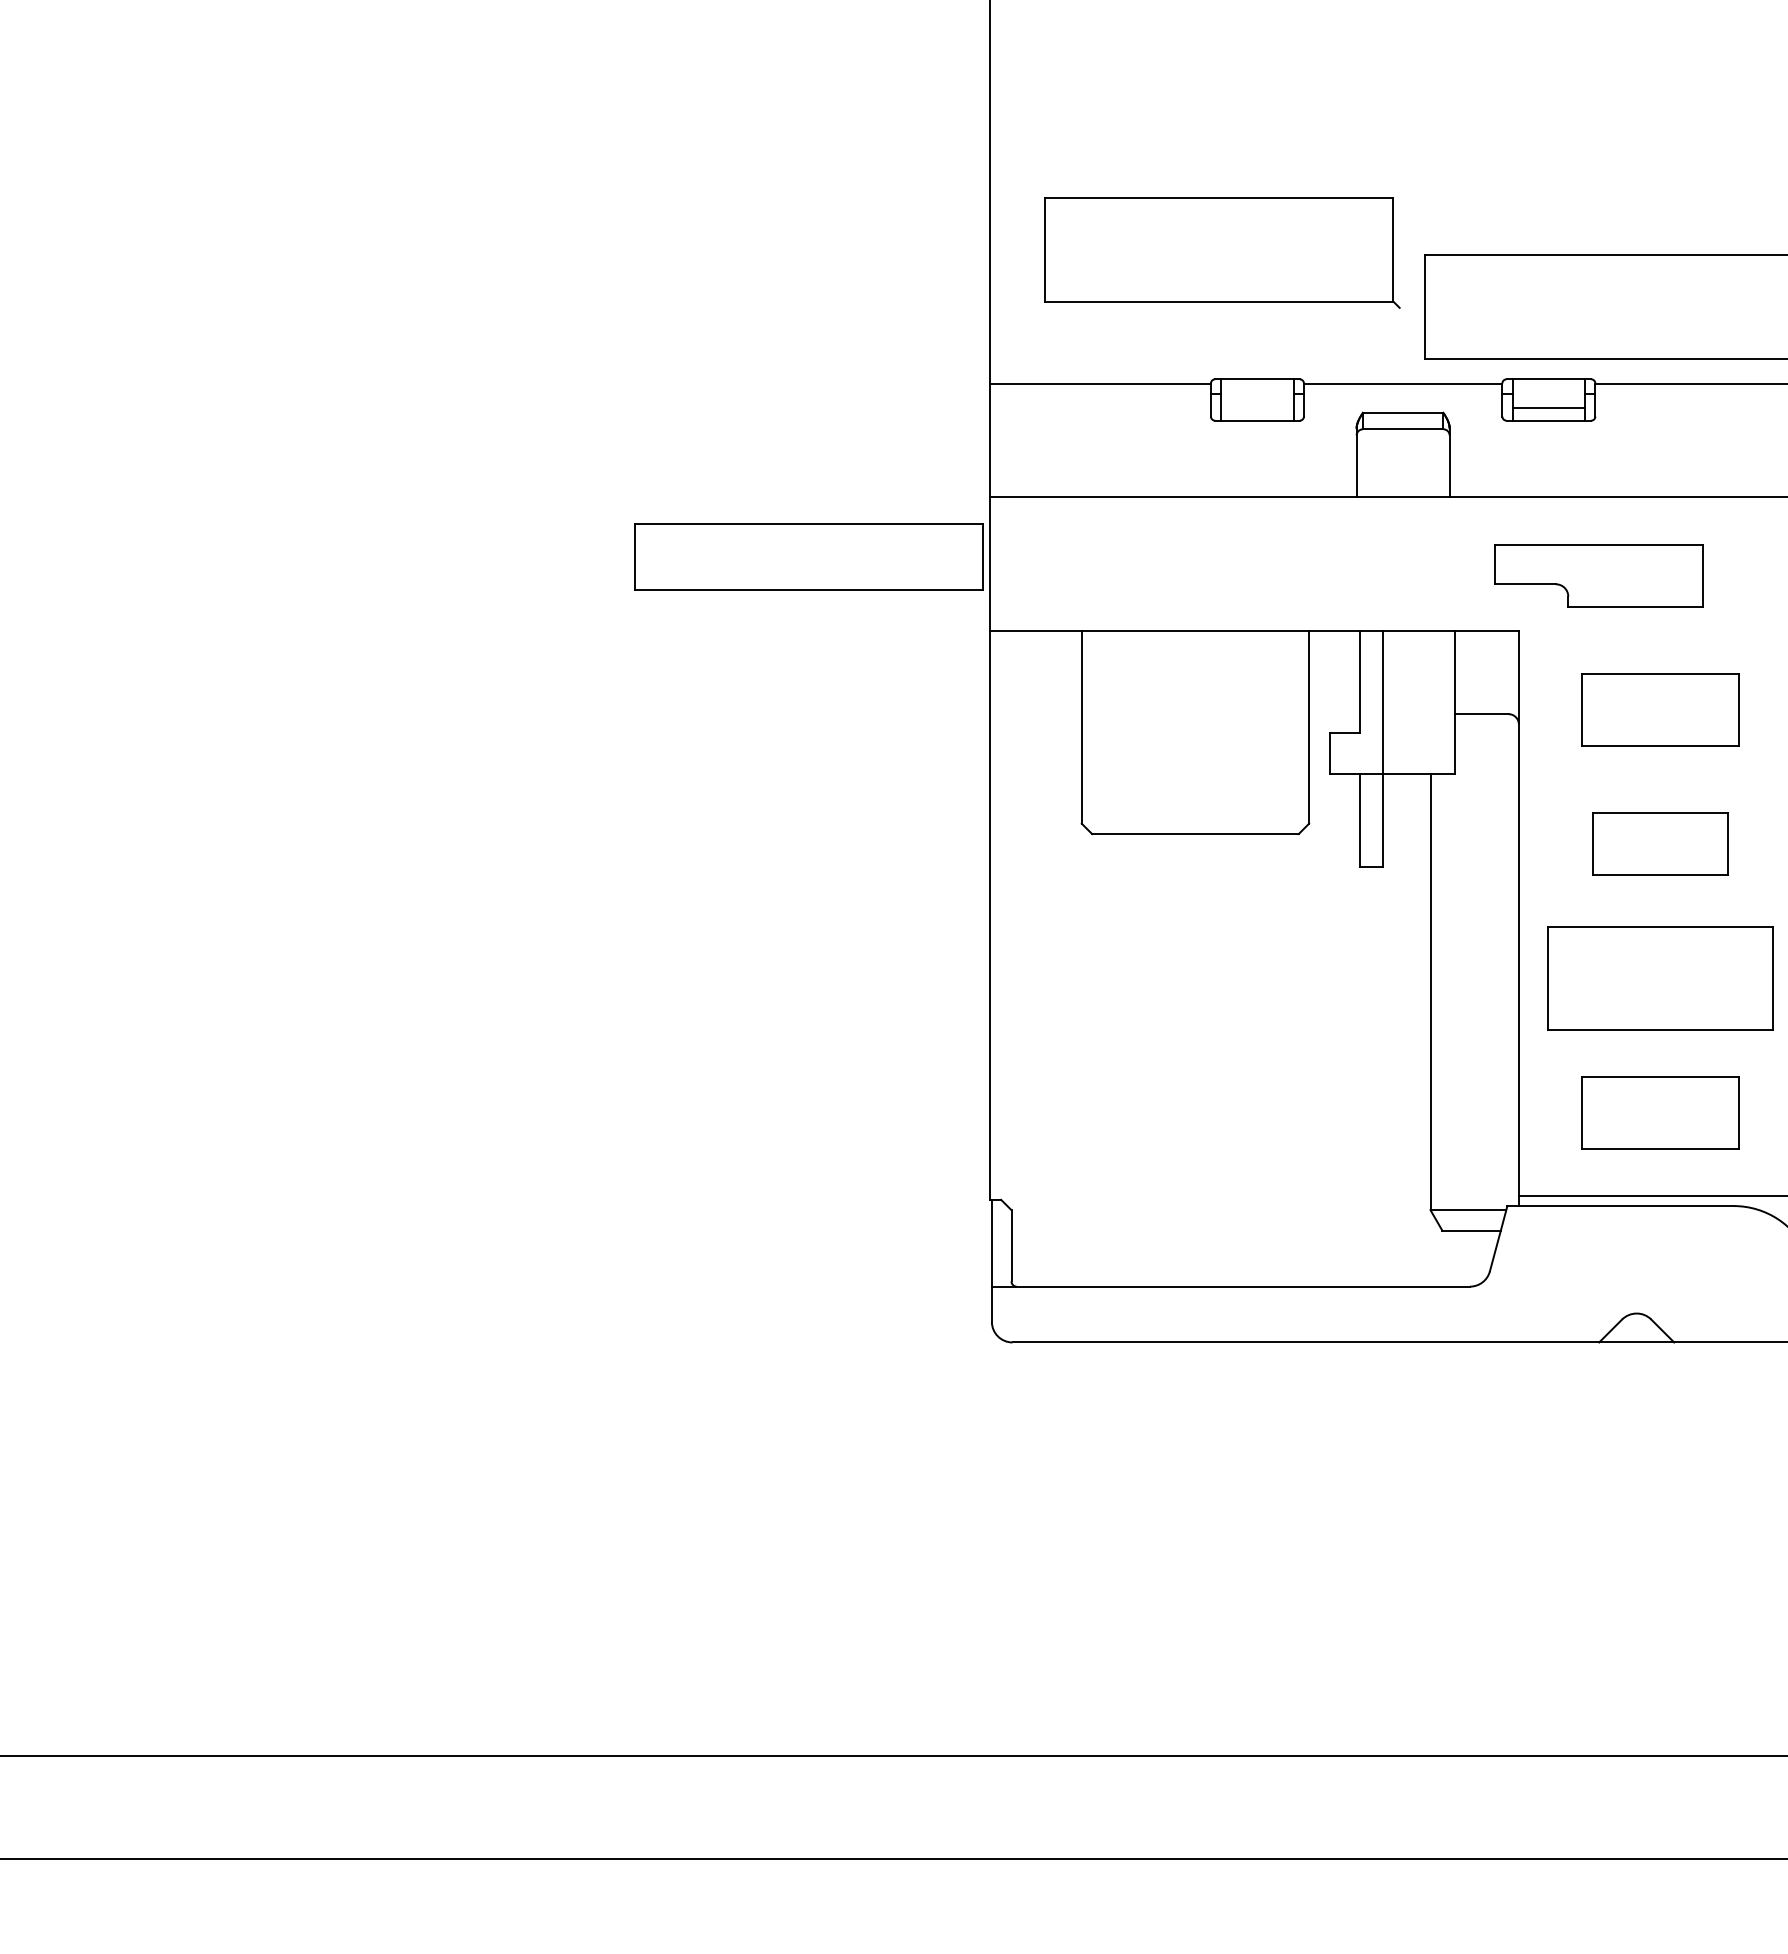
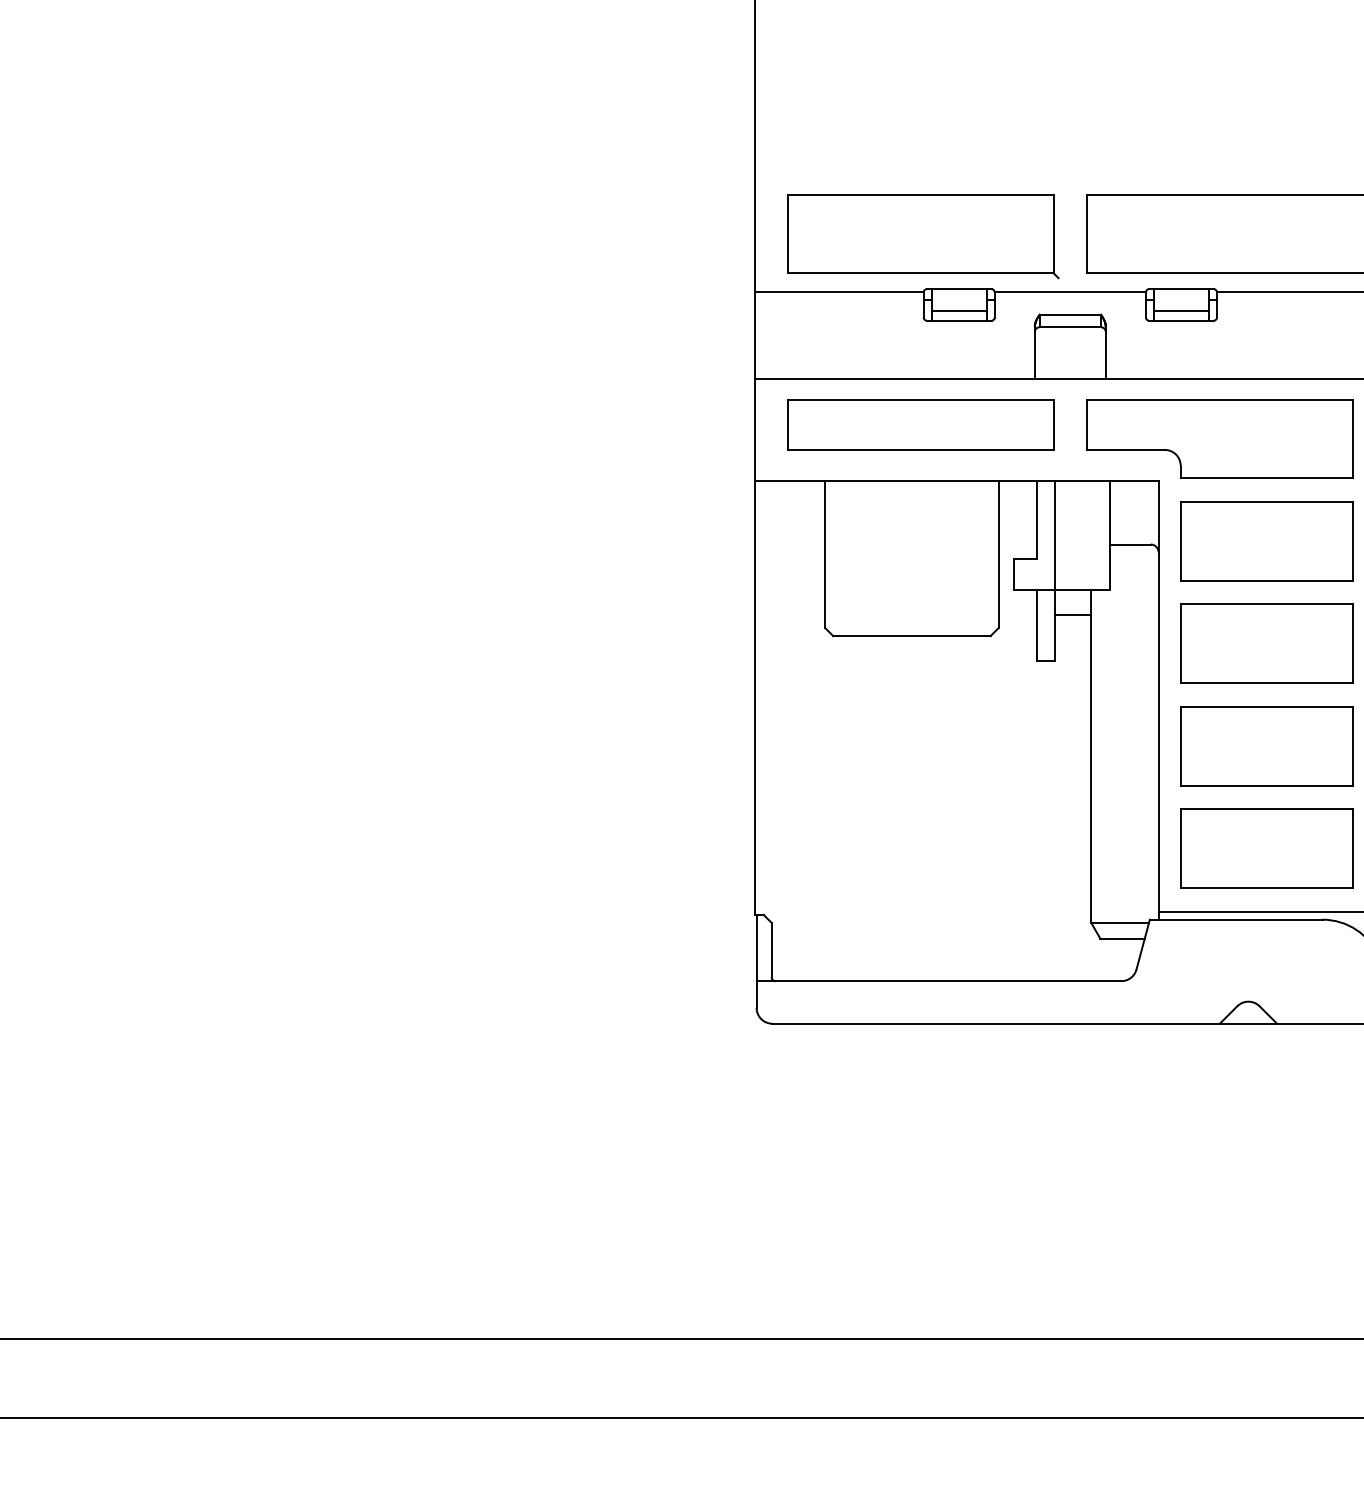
part: (1222, 252) -> (923, 235), moved
line: (1257, 408) -> (959, 311), added
part: (808, 556) -> (920, 424), moved
part: (1598, 575) -> (1219, 438), size x1.67
part: (1660, 709) -> (1266, 540), size x1.43
line: (1406, 807) -> (1072, 615), added
part: (1660, 844) -> (1266, 643), size x1.67
part: (1660, 1112) -> (1266, 848), size x1.43

